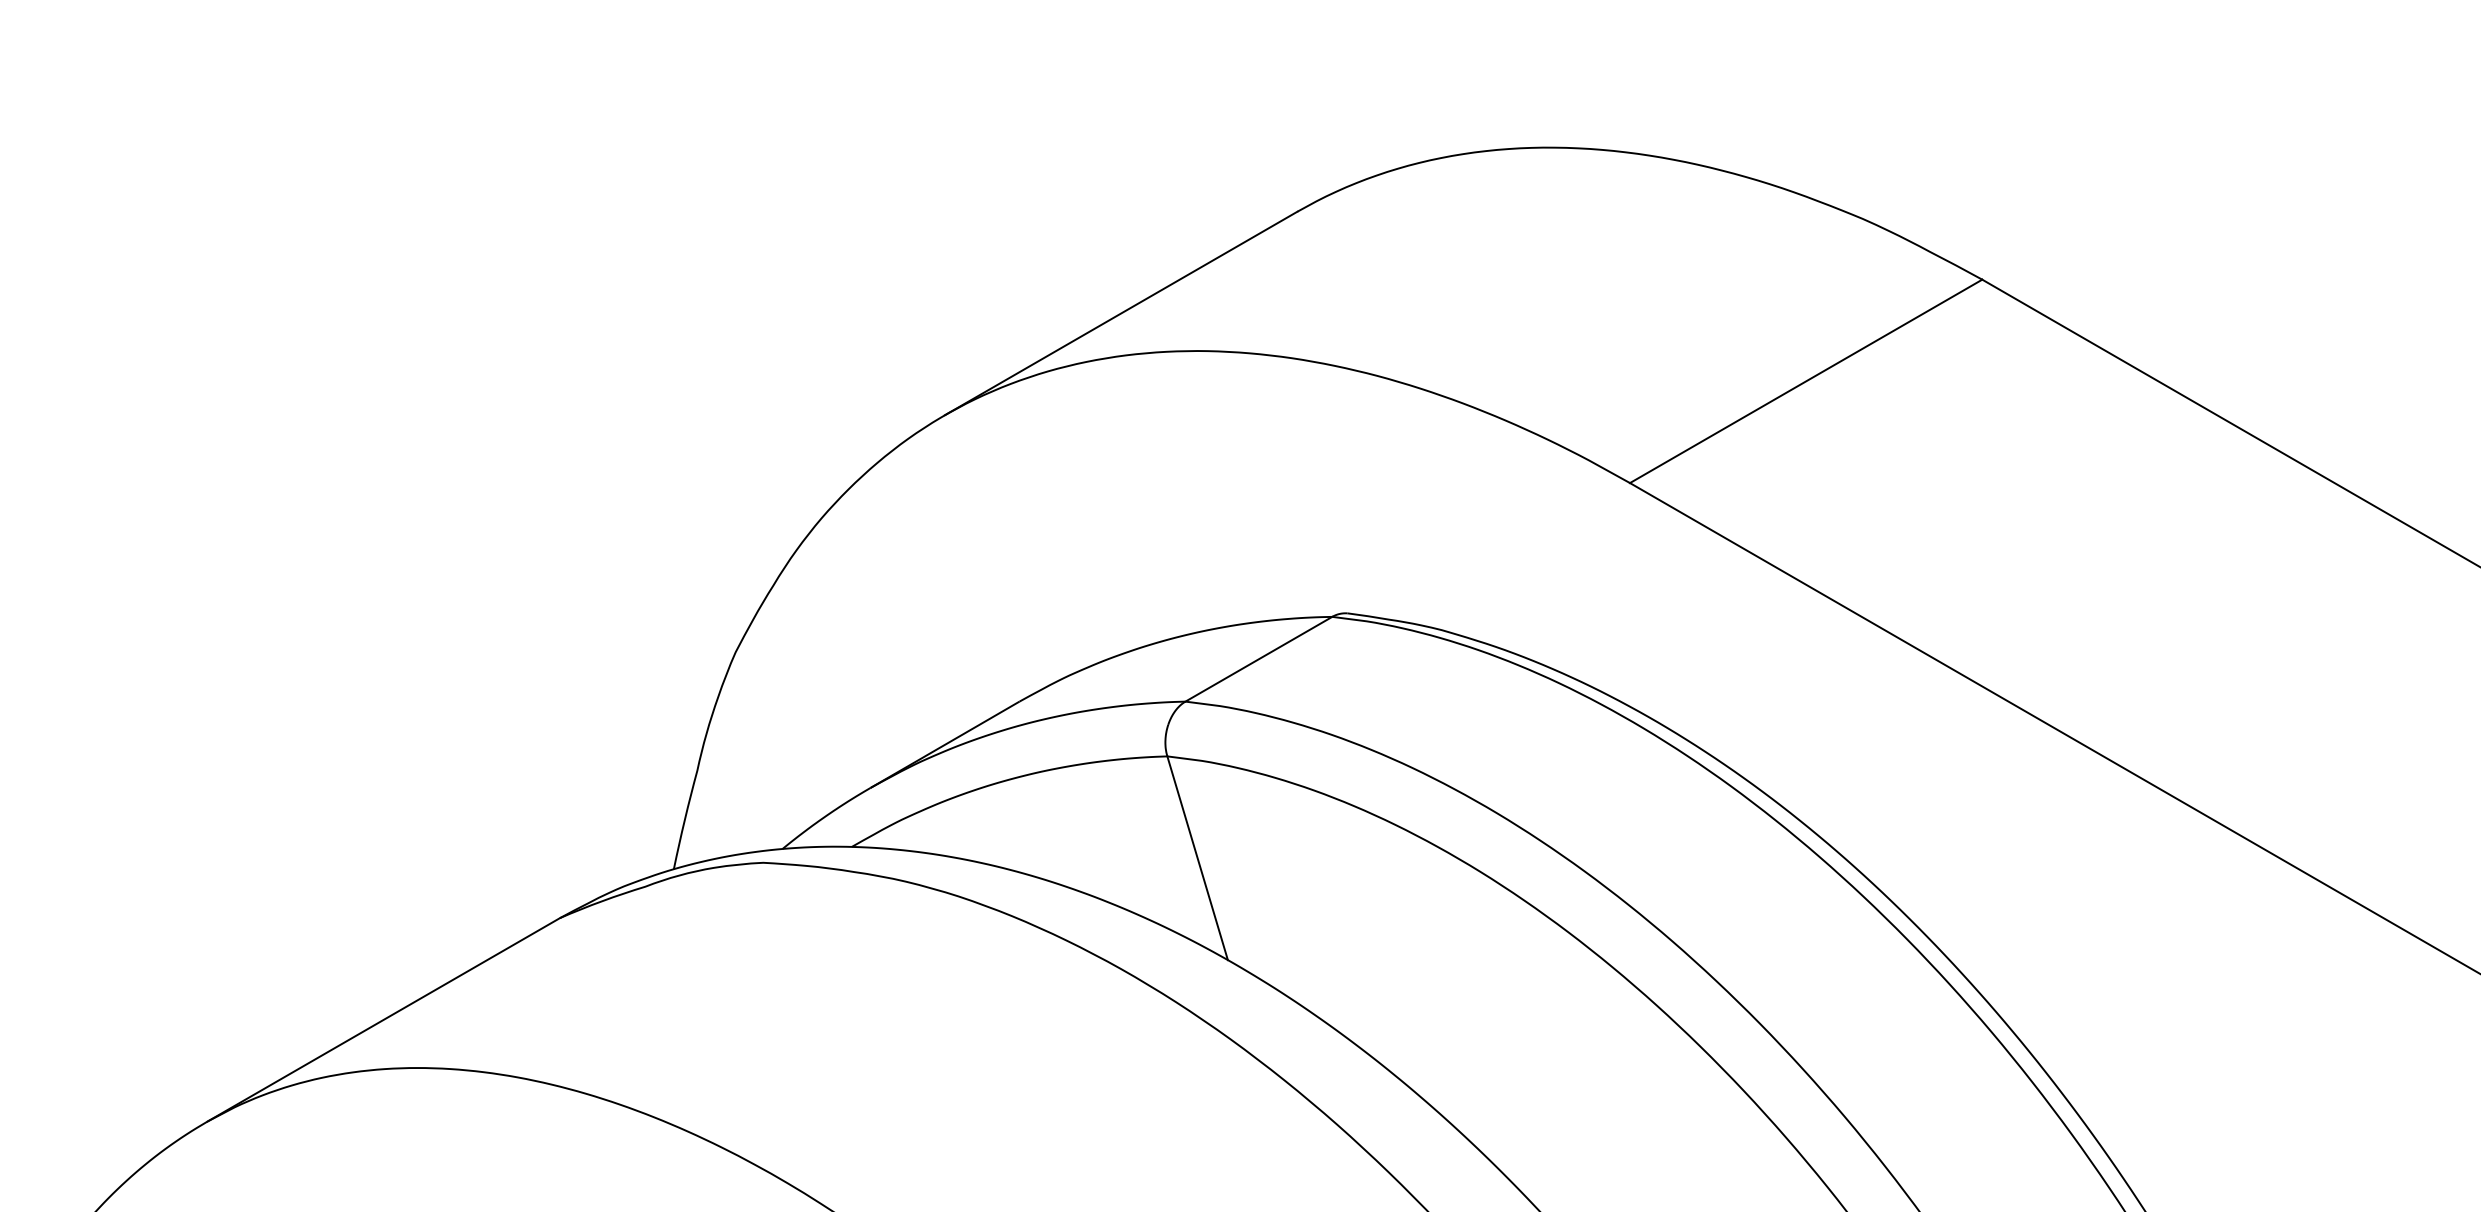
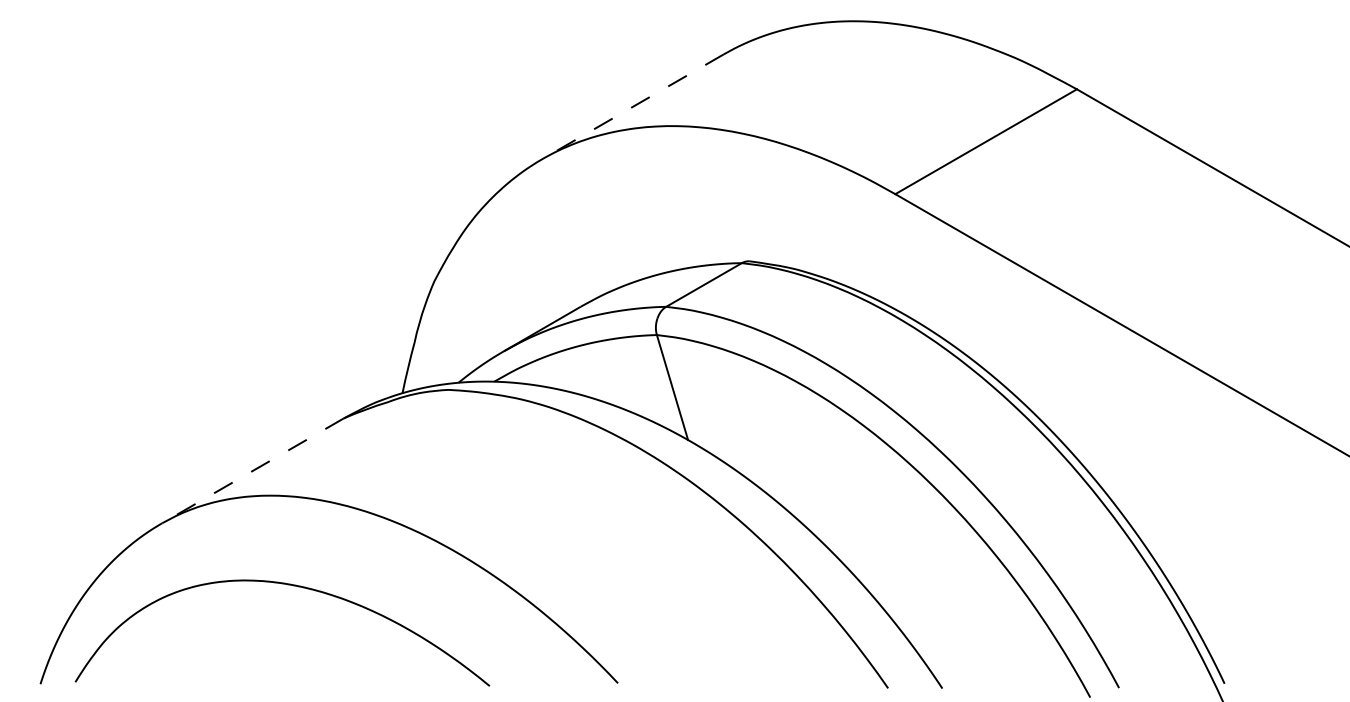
line: (1121, 312) -> (633, 106), solid -> dashed
line: (384, 1019) -> (253, 470), solid -> dashed

